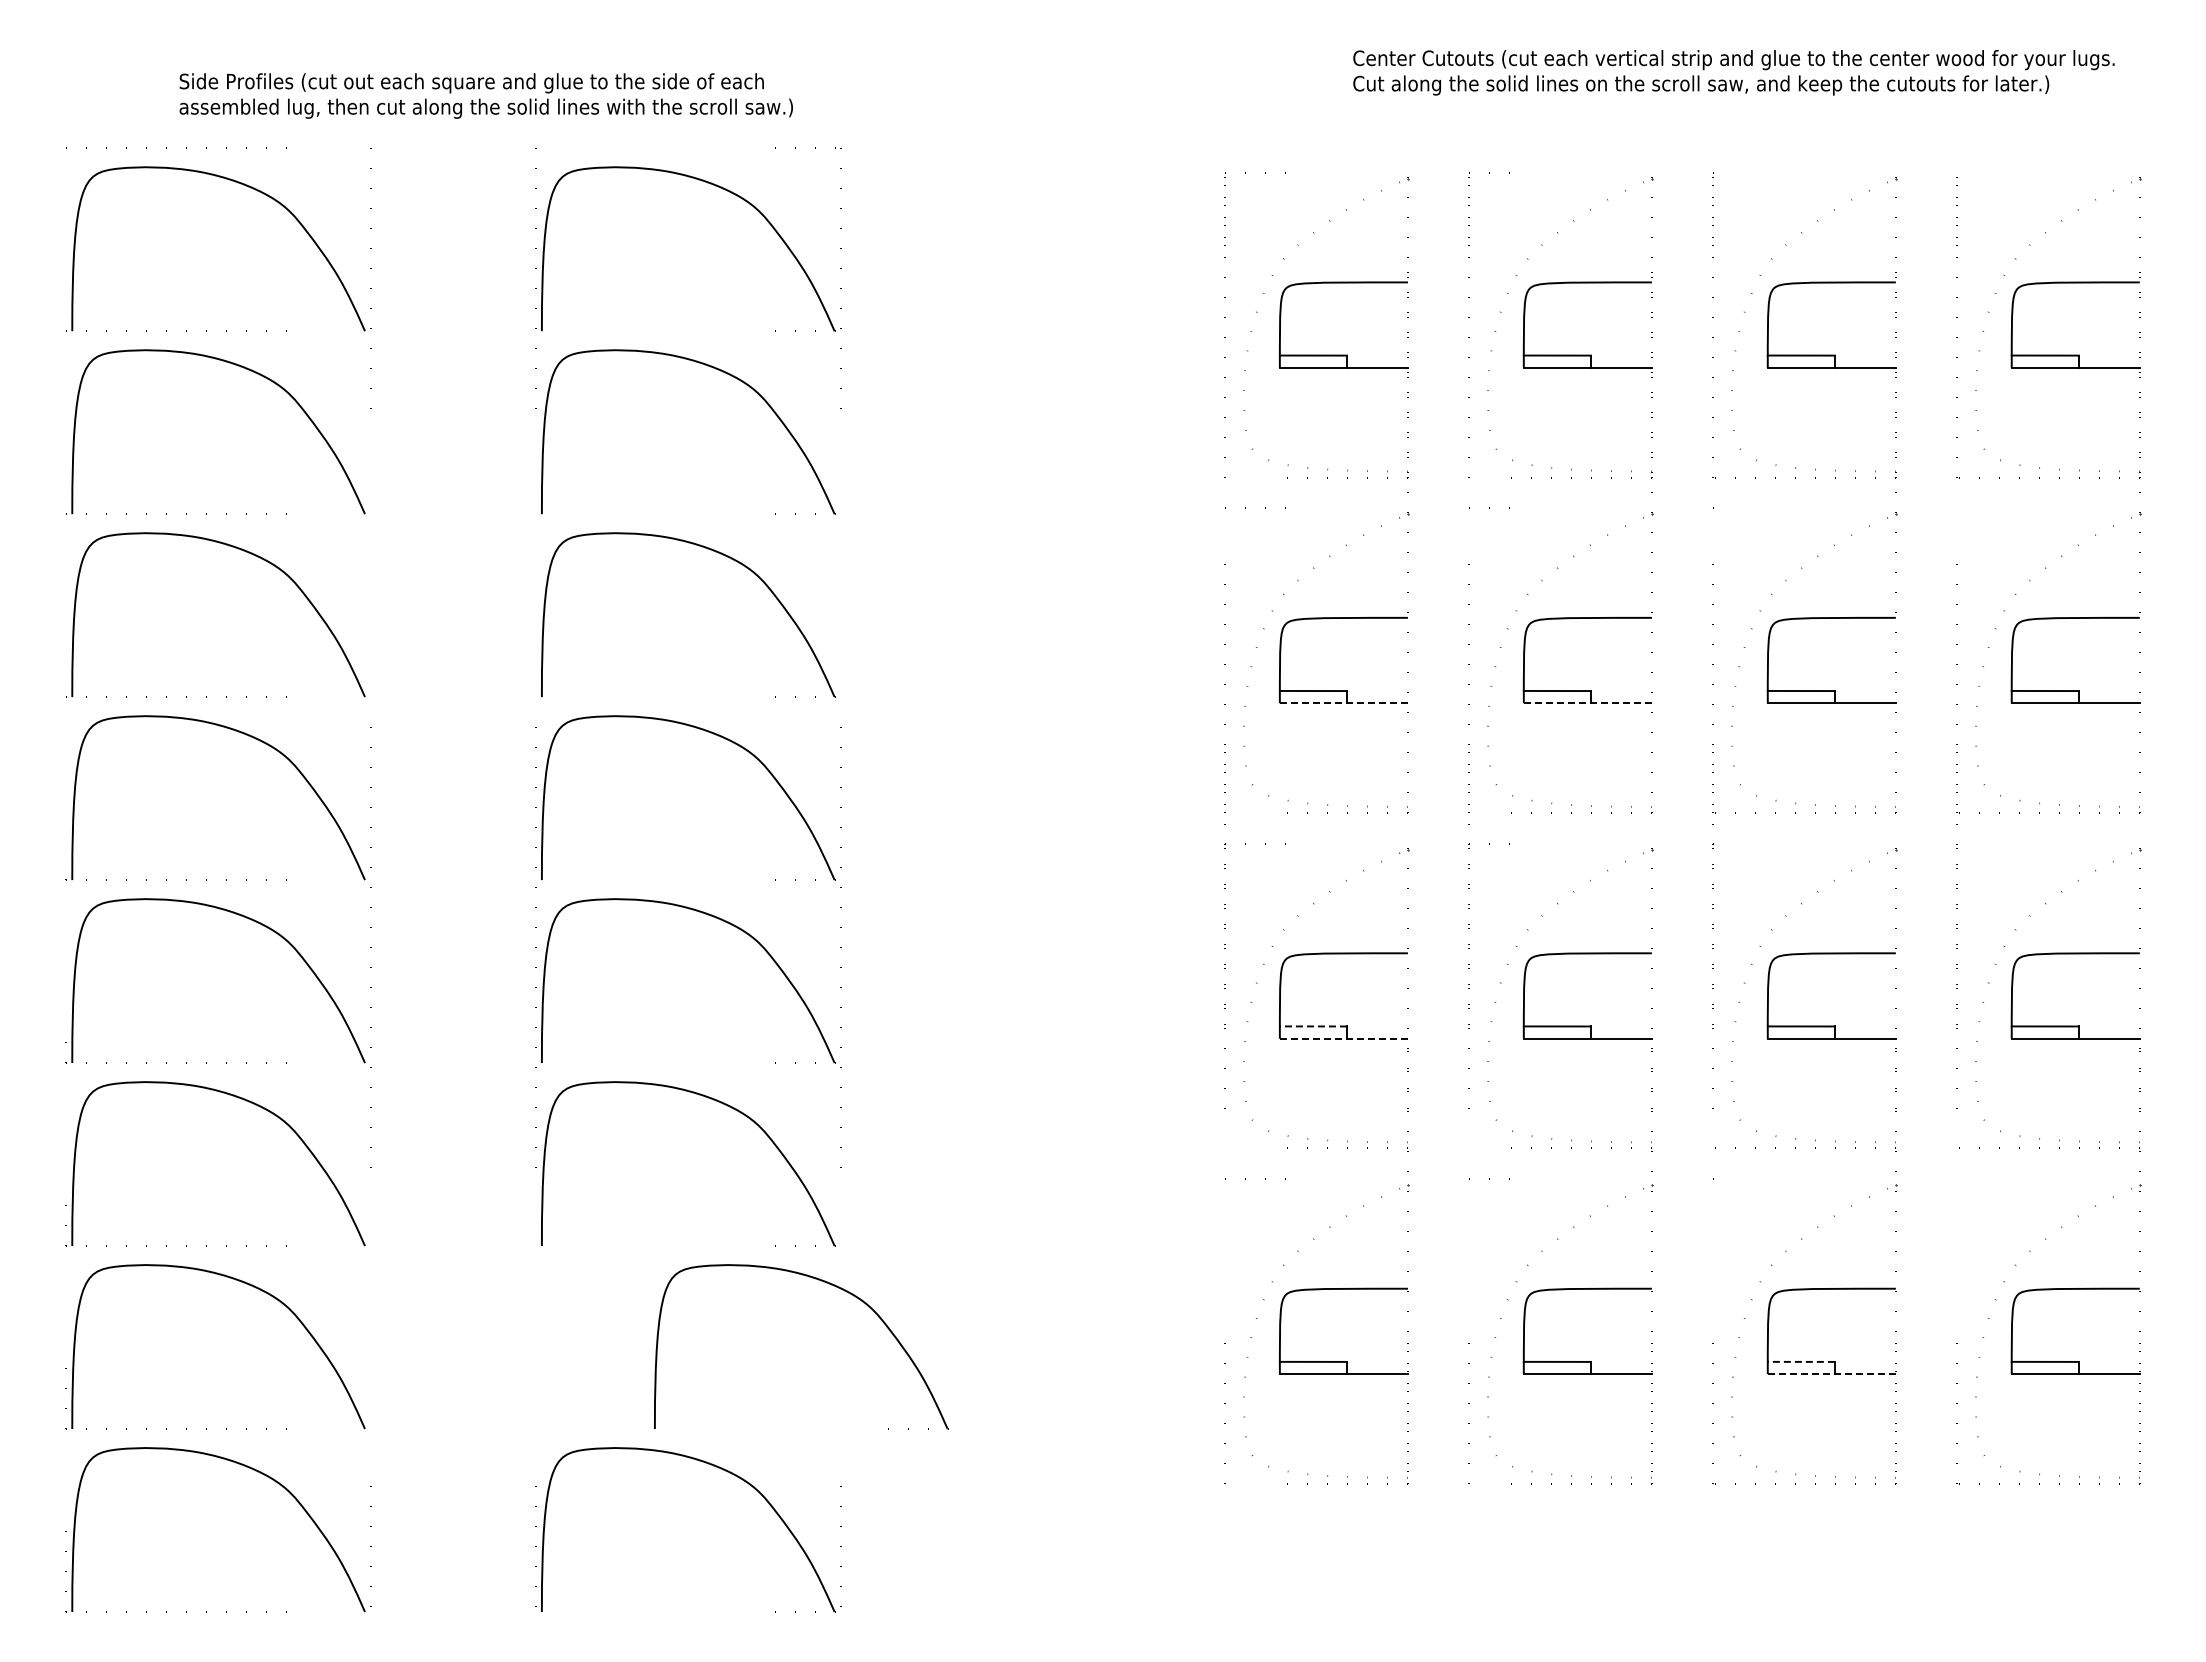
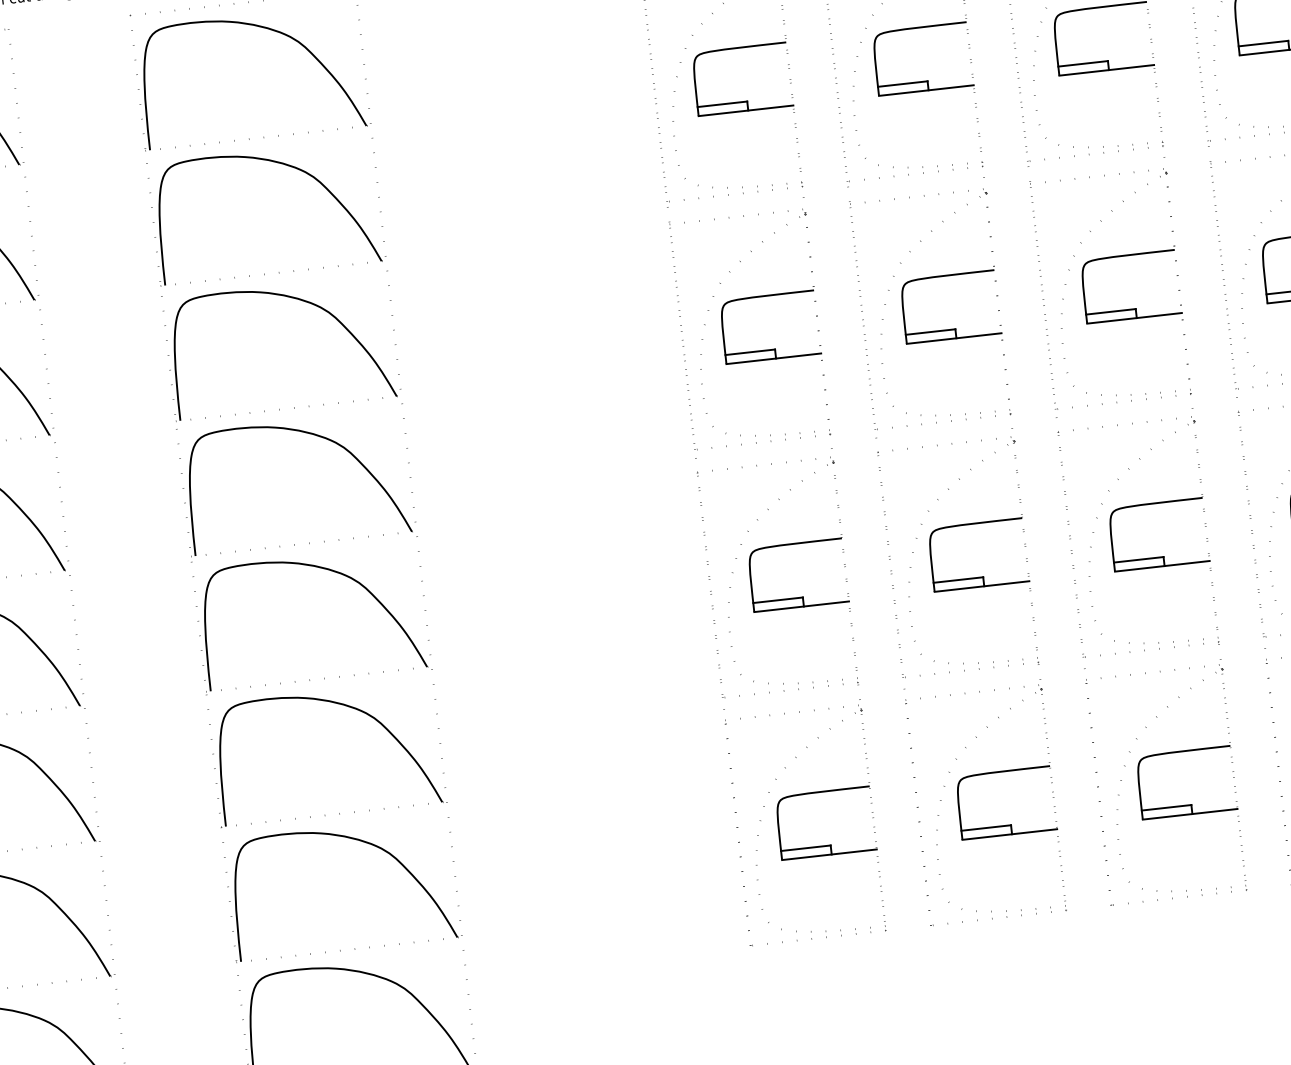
line: (1344, 703) -> (774, 358), dashed -> solid
line: (1588, 703) -> (954, 338), dashed -> solid
line: (1313, 1026) -> (778, 600), dashed -> solid
line: (1344, 1038) -> (802, 606), dashed -> solid
part: (826, 1283) -> (355, 840), moved
line: (1801, 1361) -> (1166, 807), dashed -> solid
line: (1832, 1374) -> (1190, 814), dashed -> solid

